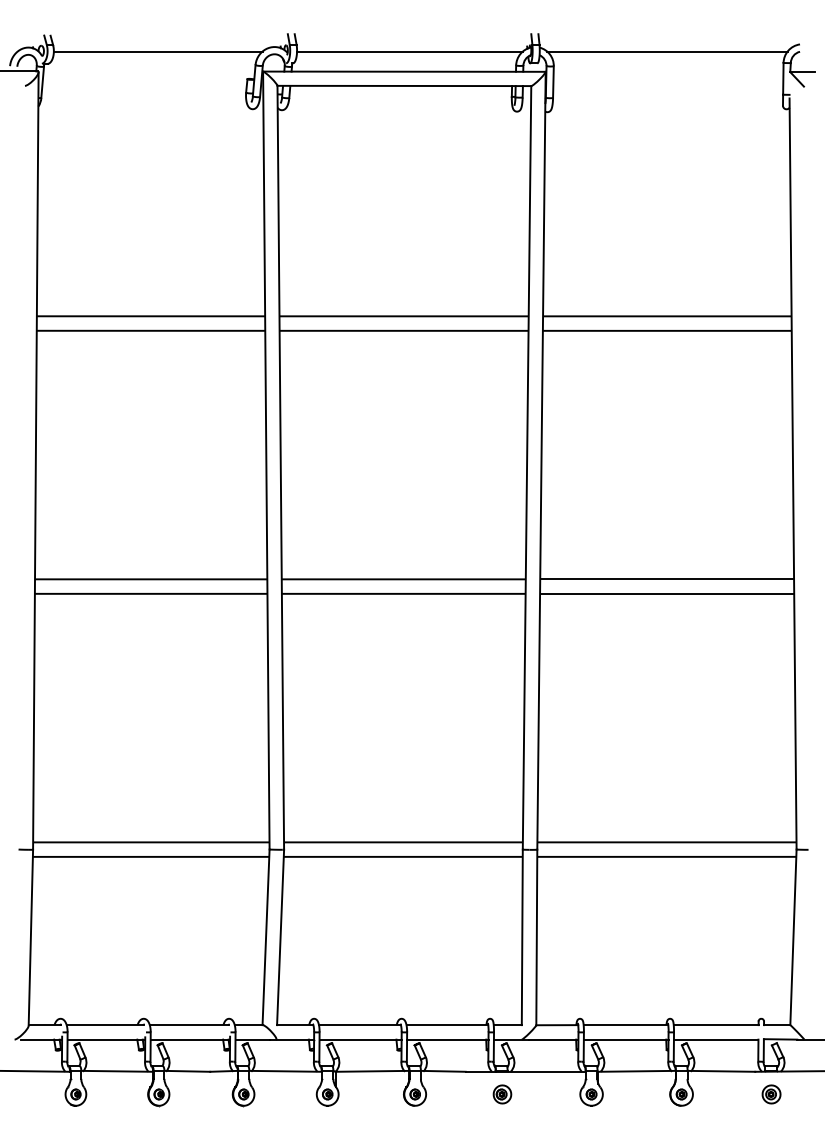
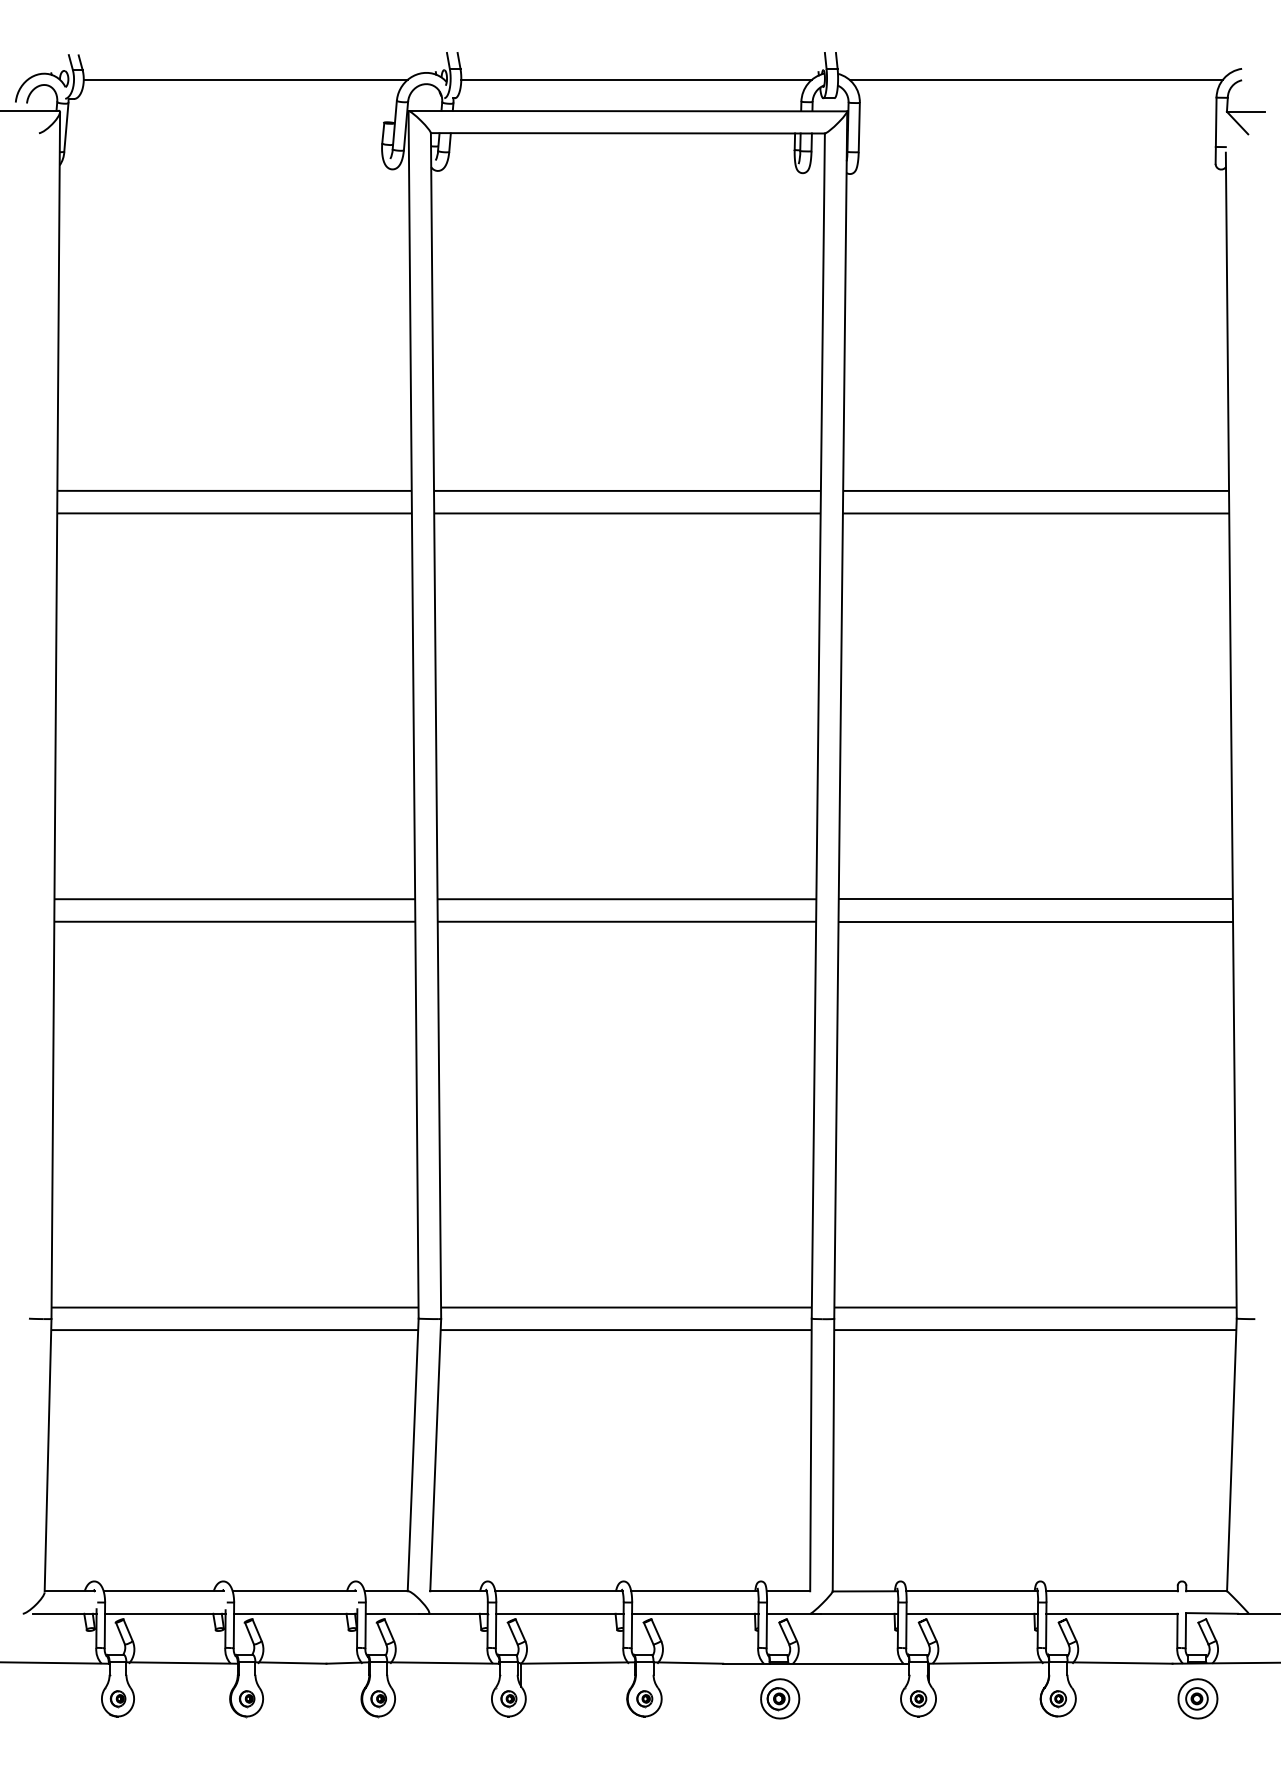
part: (502, 1094) -> (780, 1698), size x1.4
part: (771, 1094) -> (1197, 1698), size x1.4

